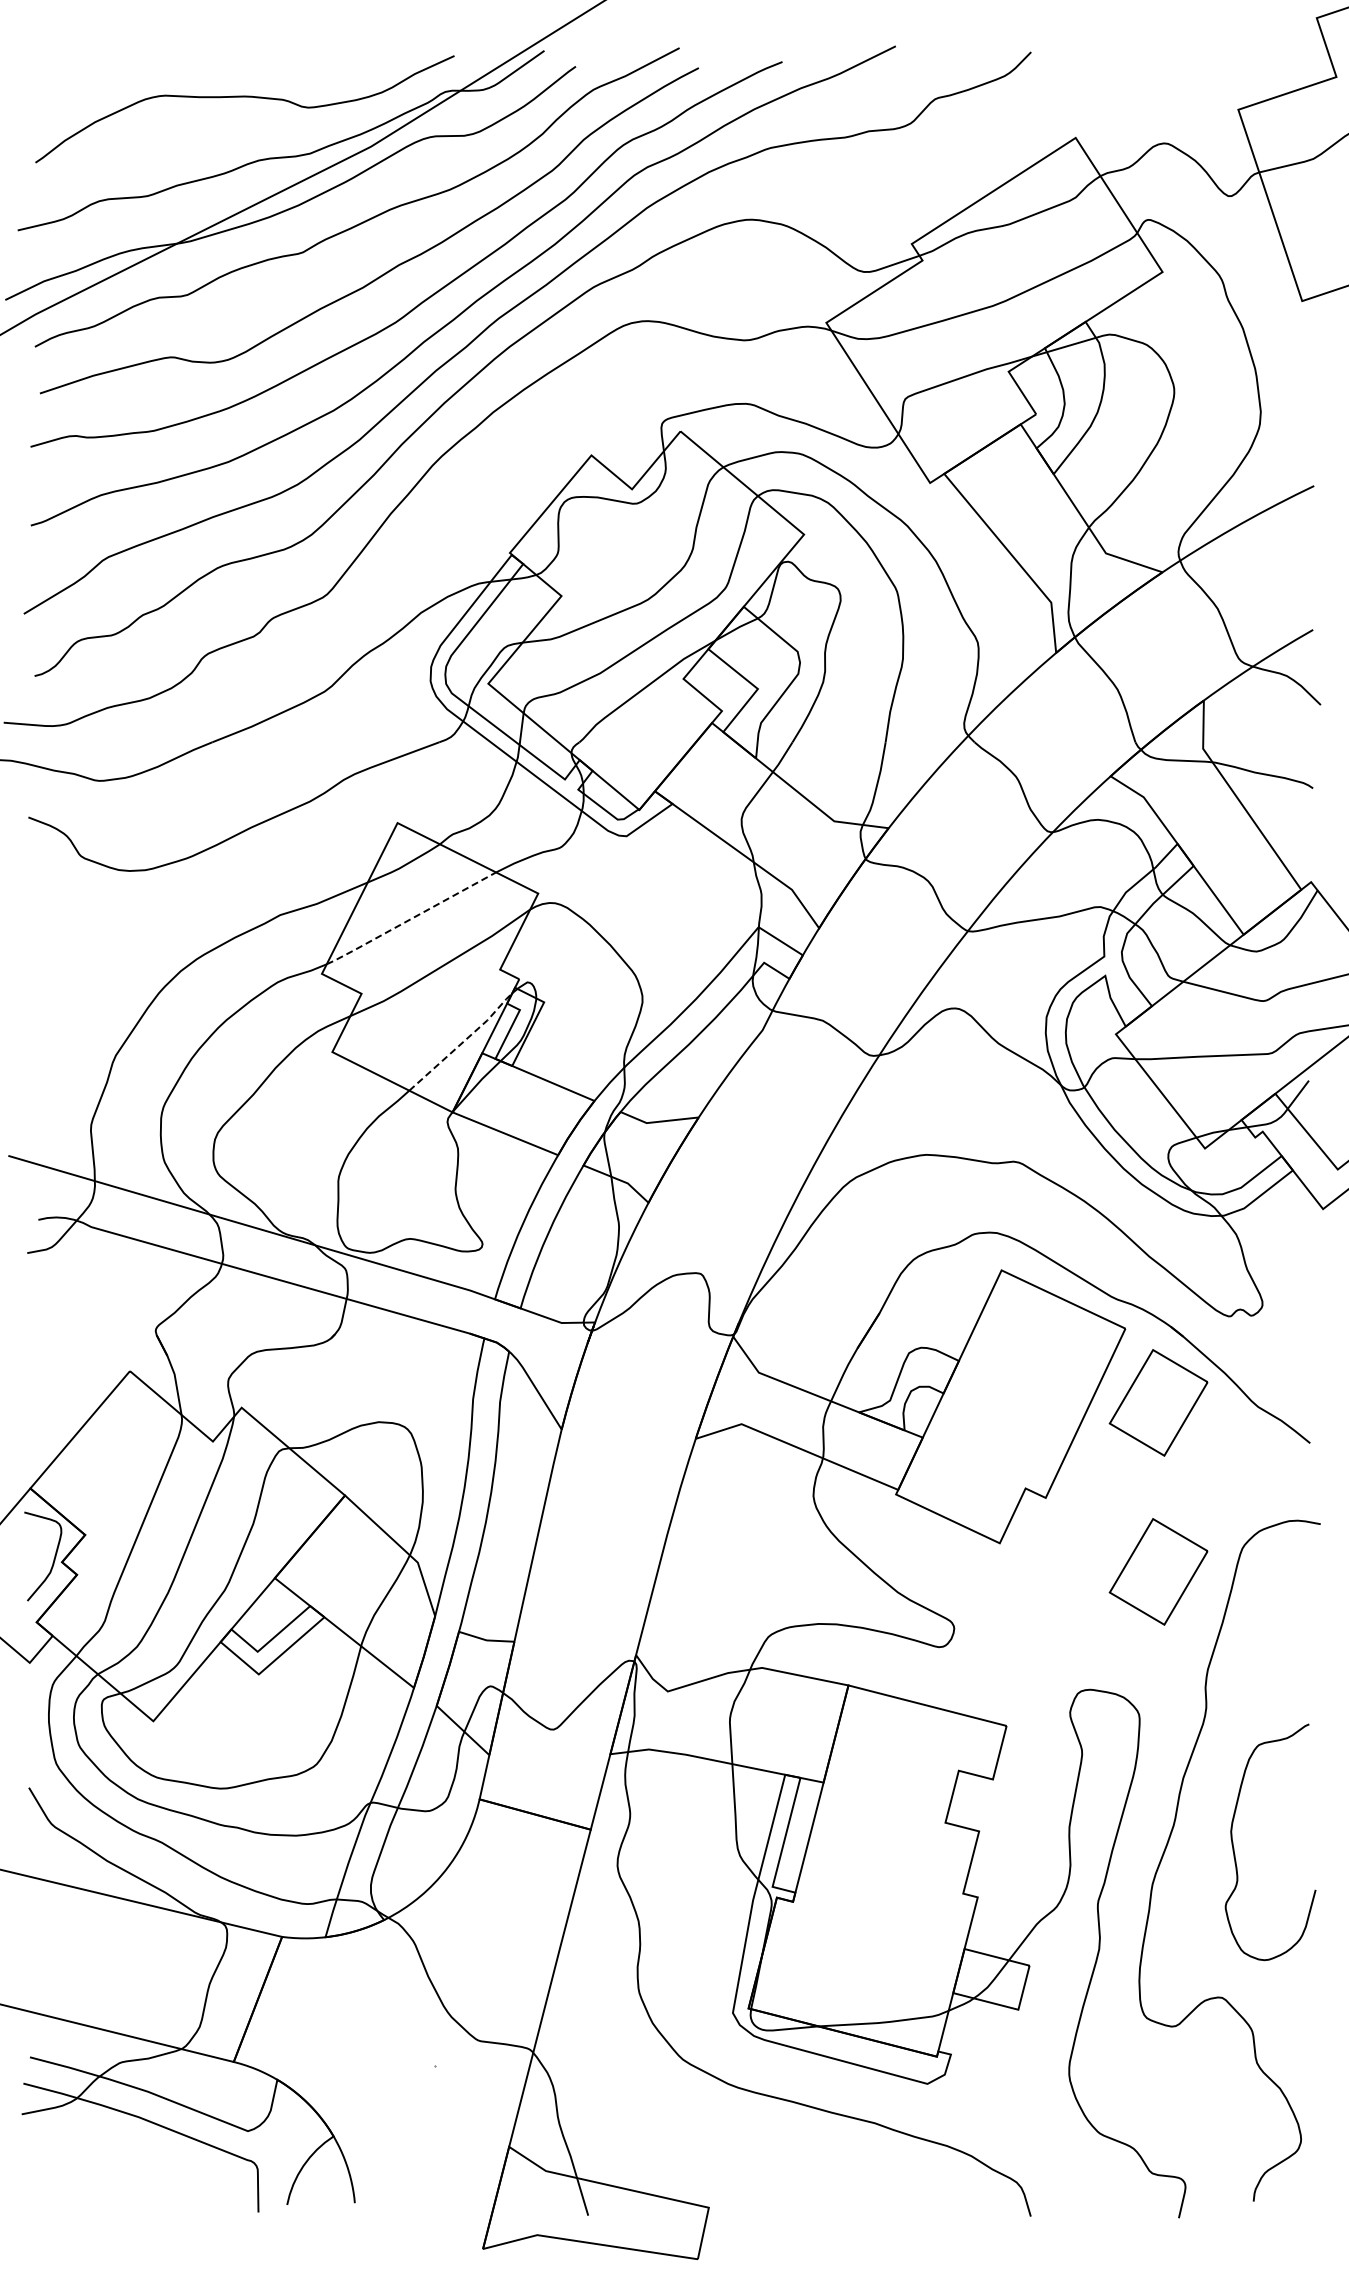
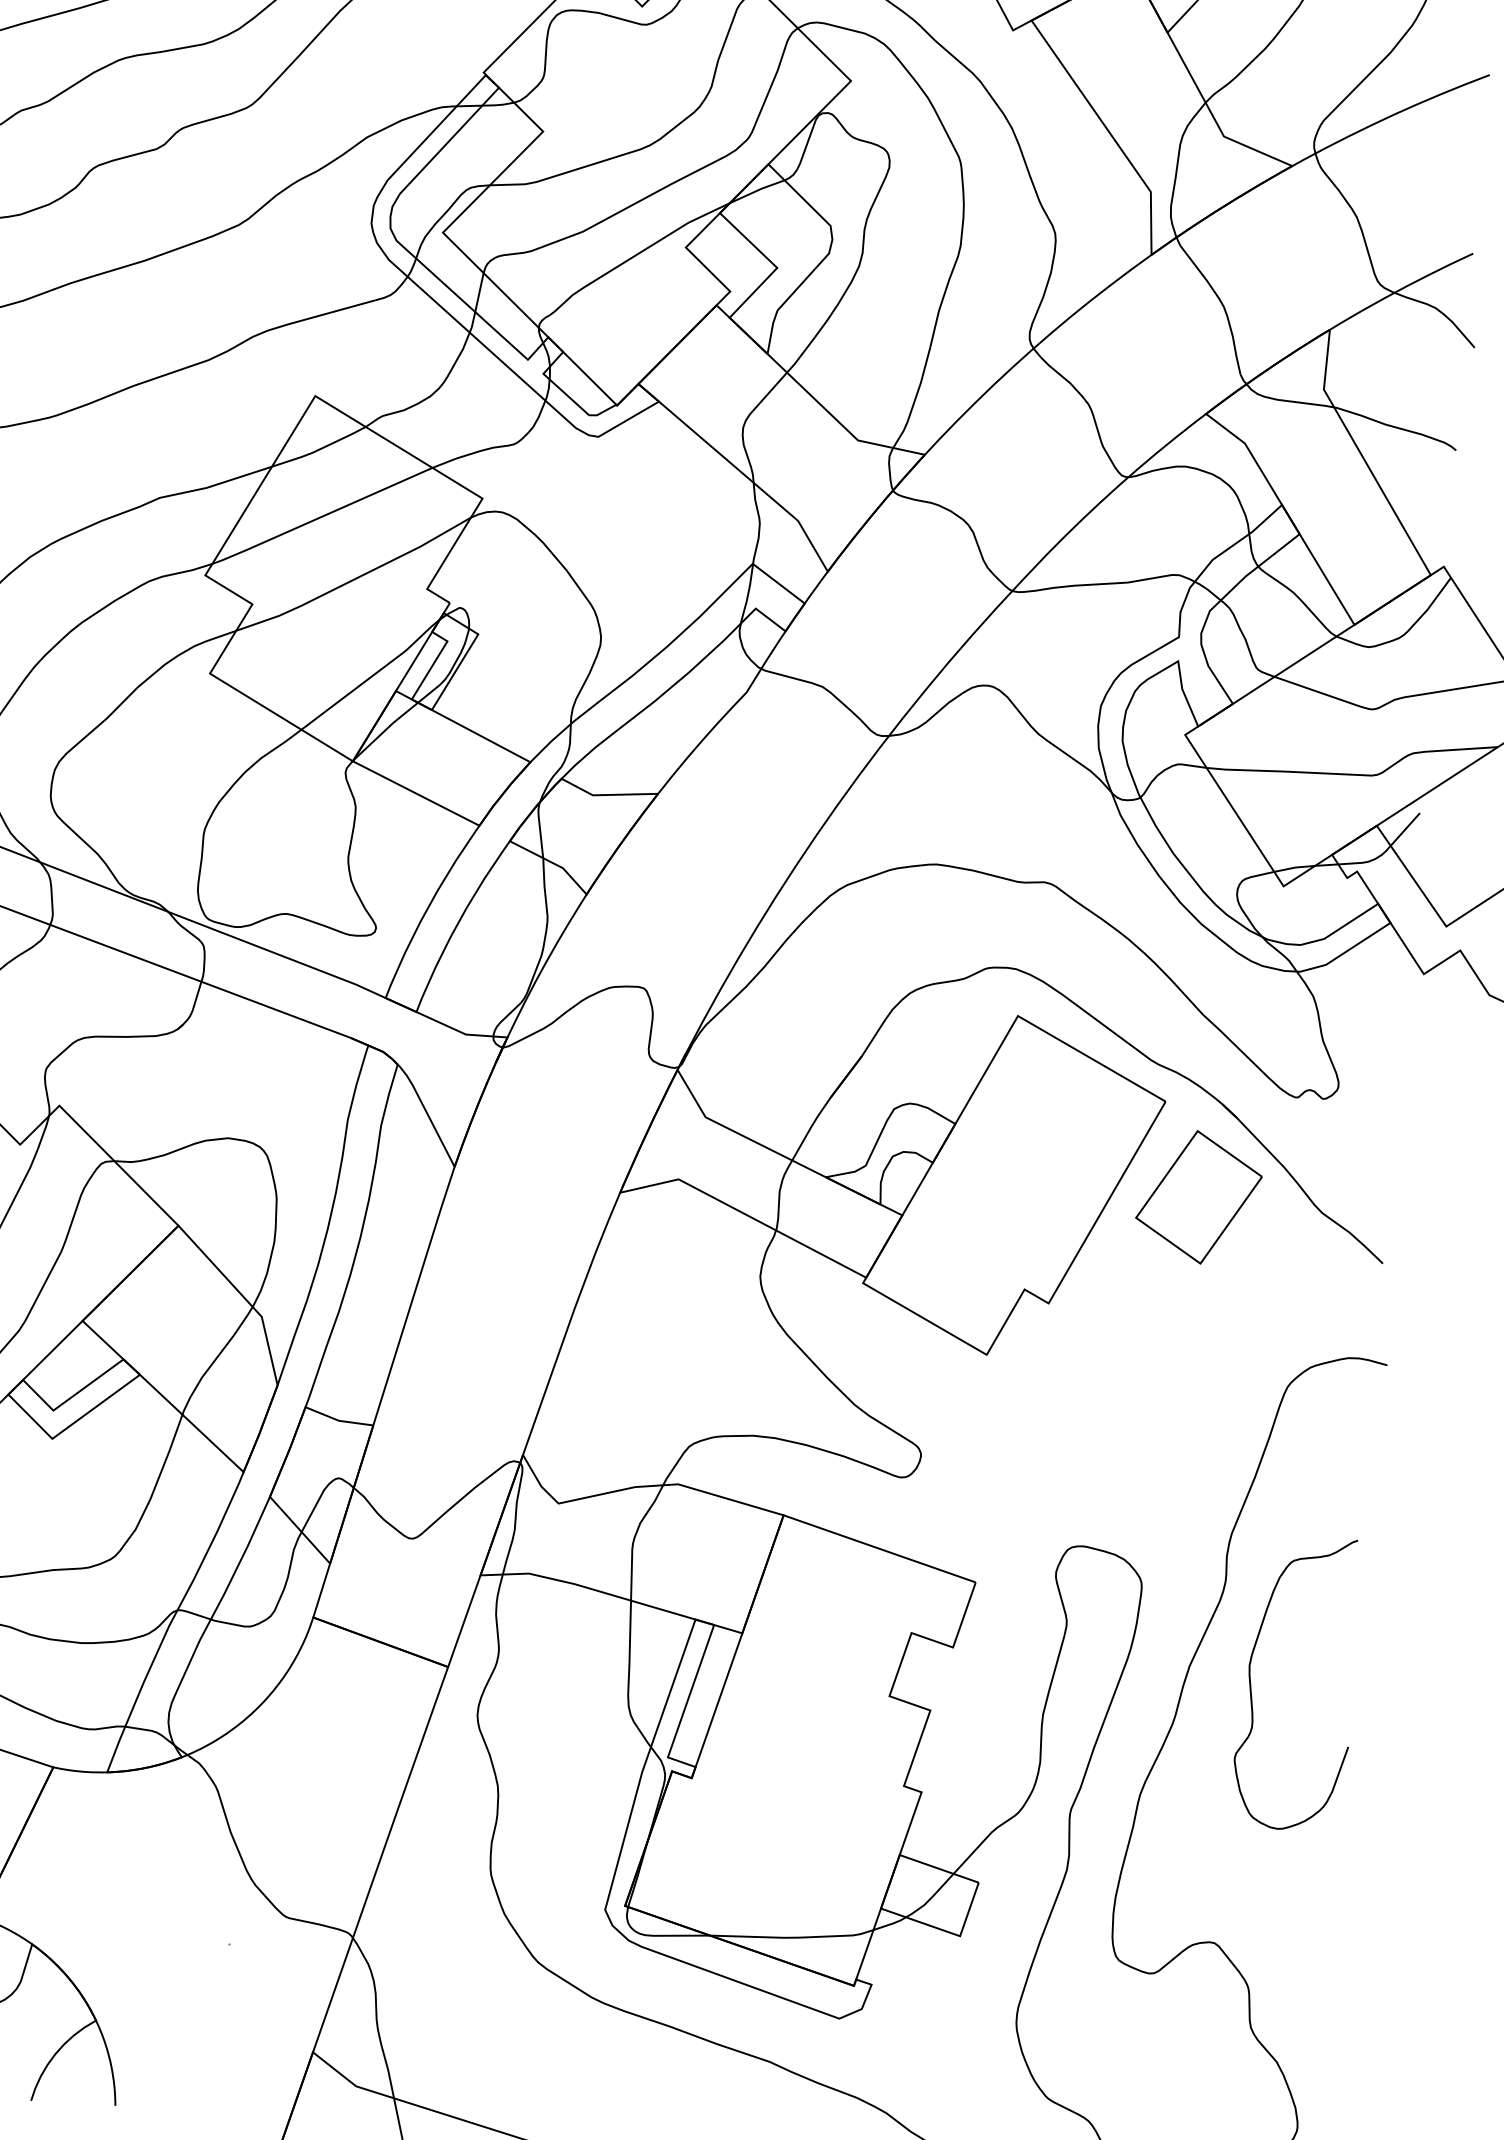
line: (410, 919) -> (321, 517), dashed -> solid
line: (463, 1042) -> (373, 675), dashed -> solid
part: (1158, 1571) -> (1180, 1406), removed
curve: (1234, 1848) -> (1251, 1686), moved

